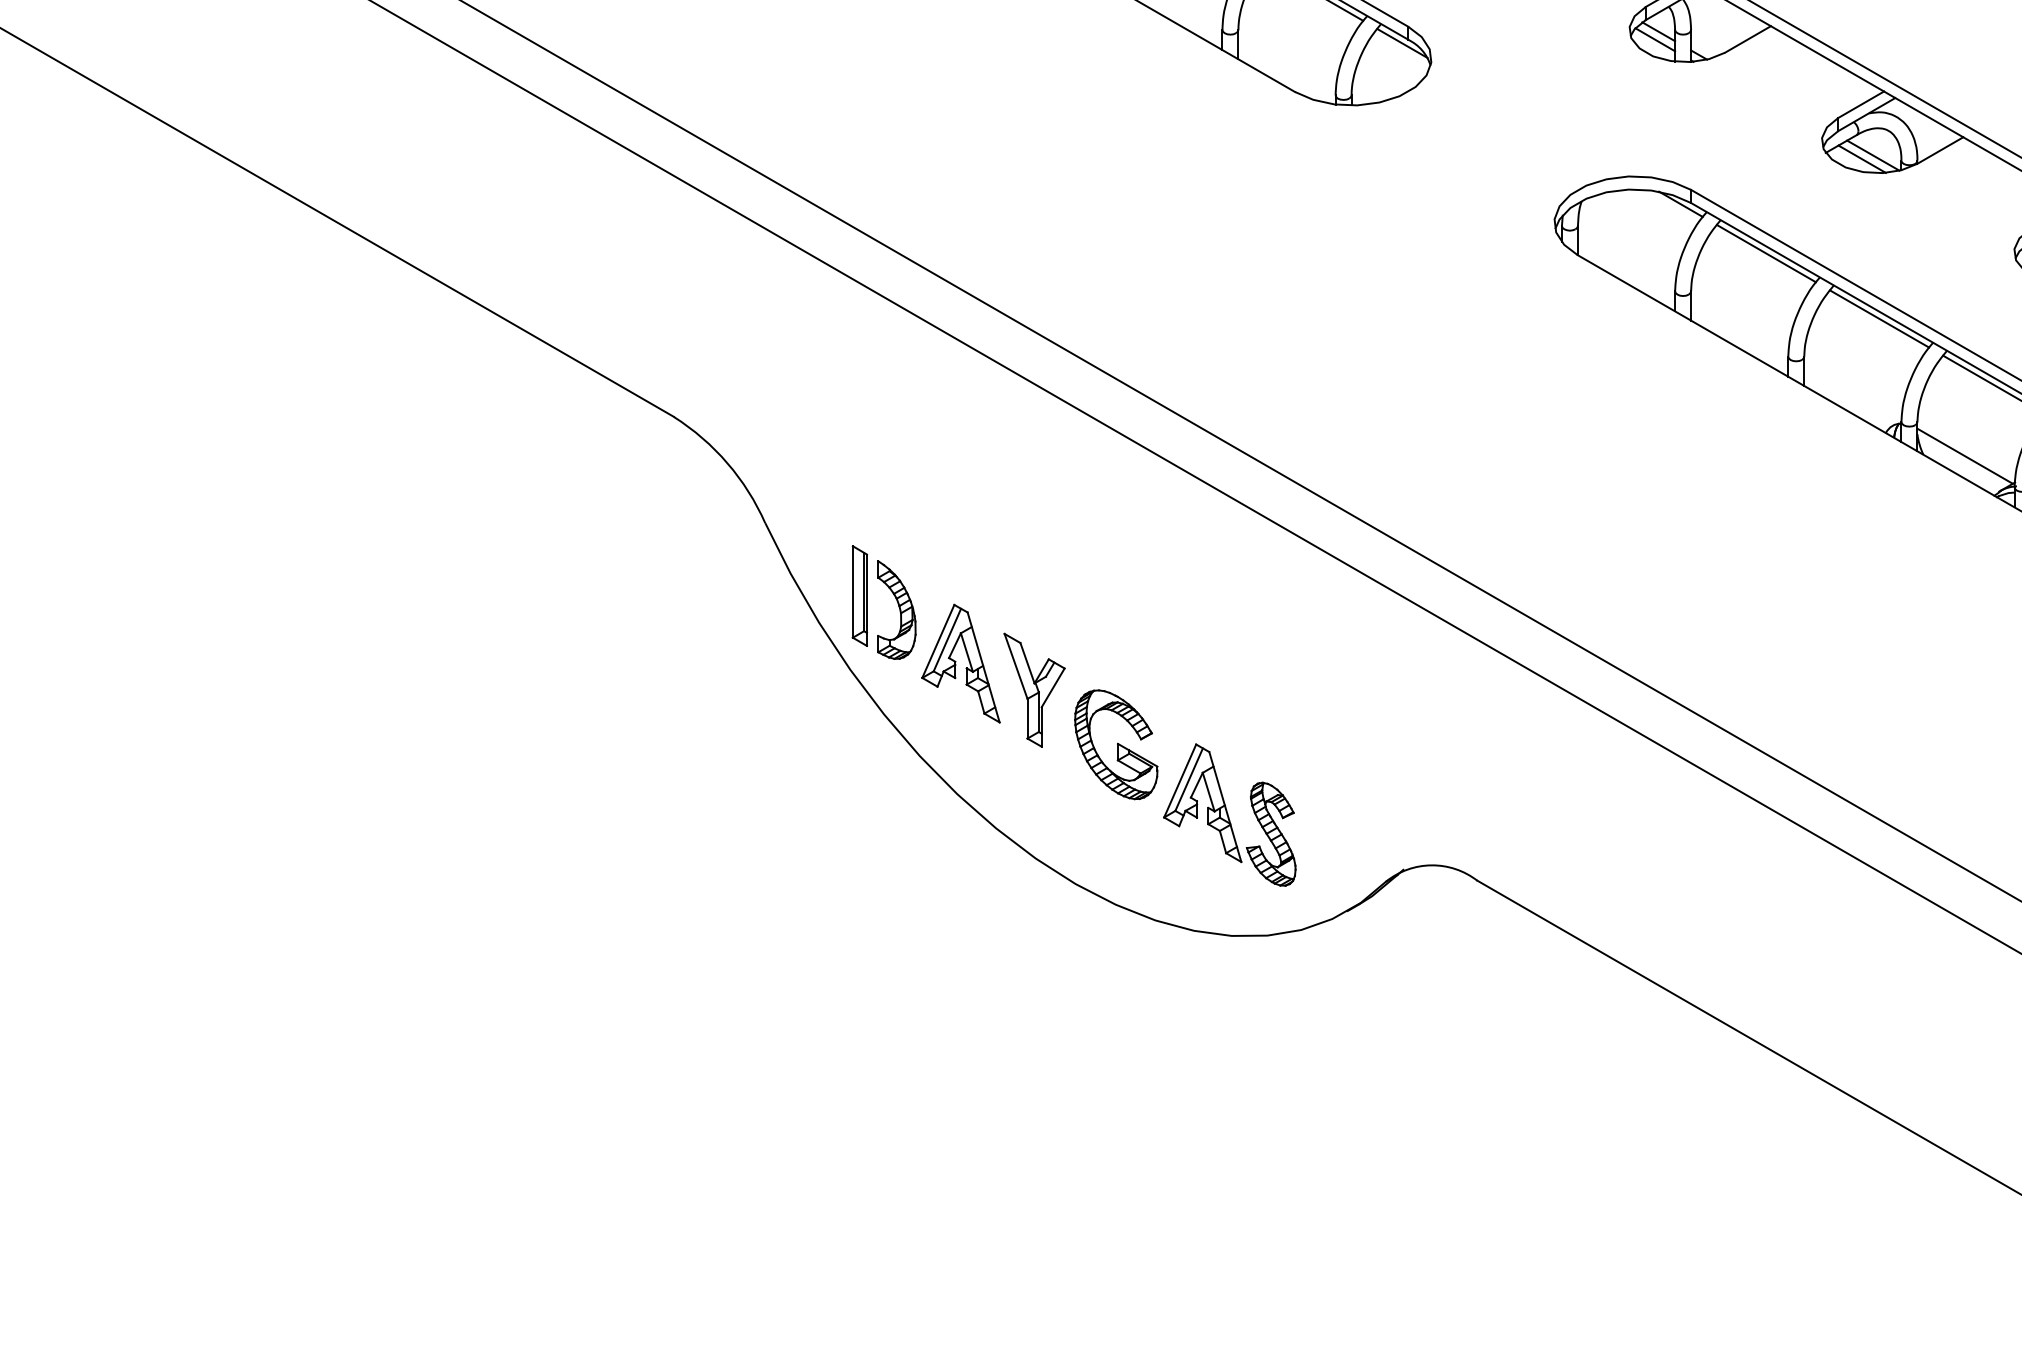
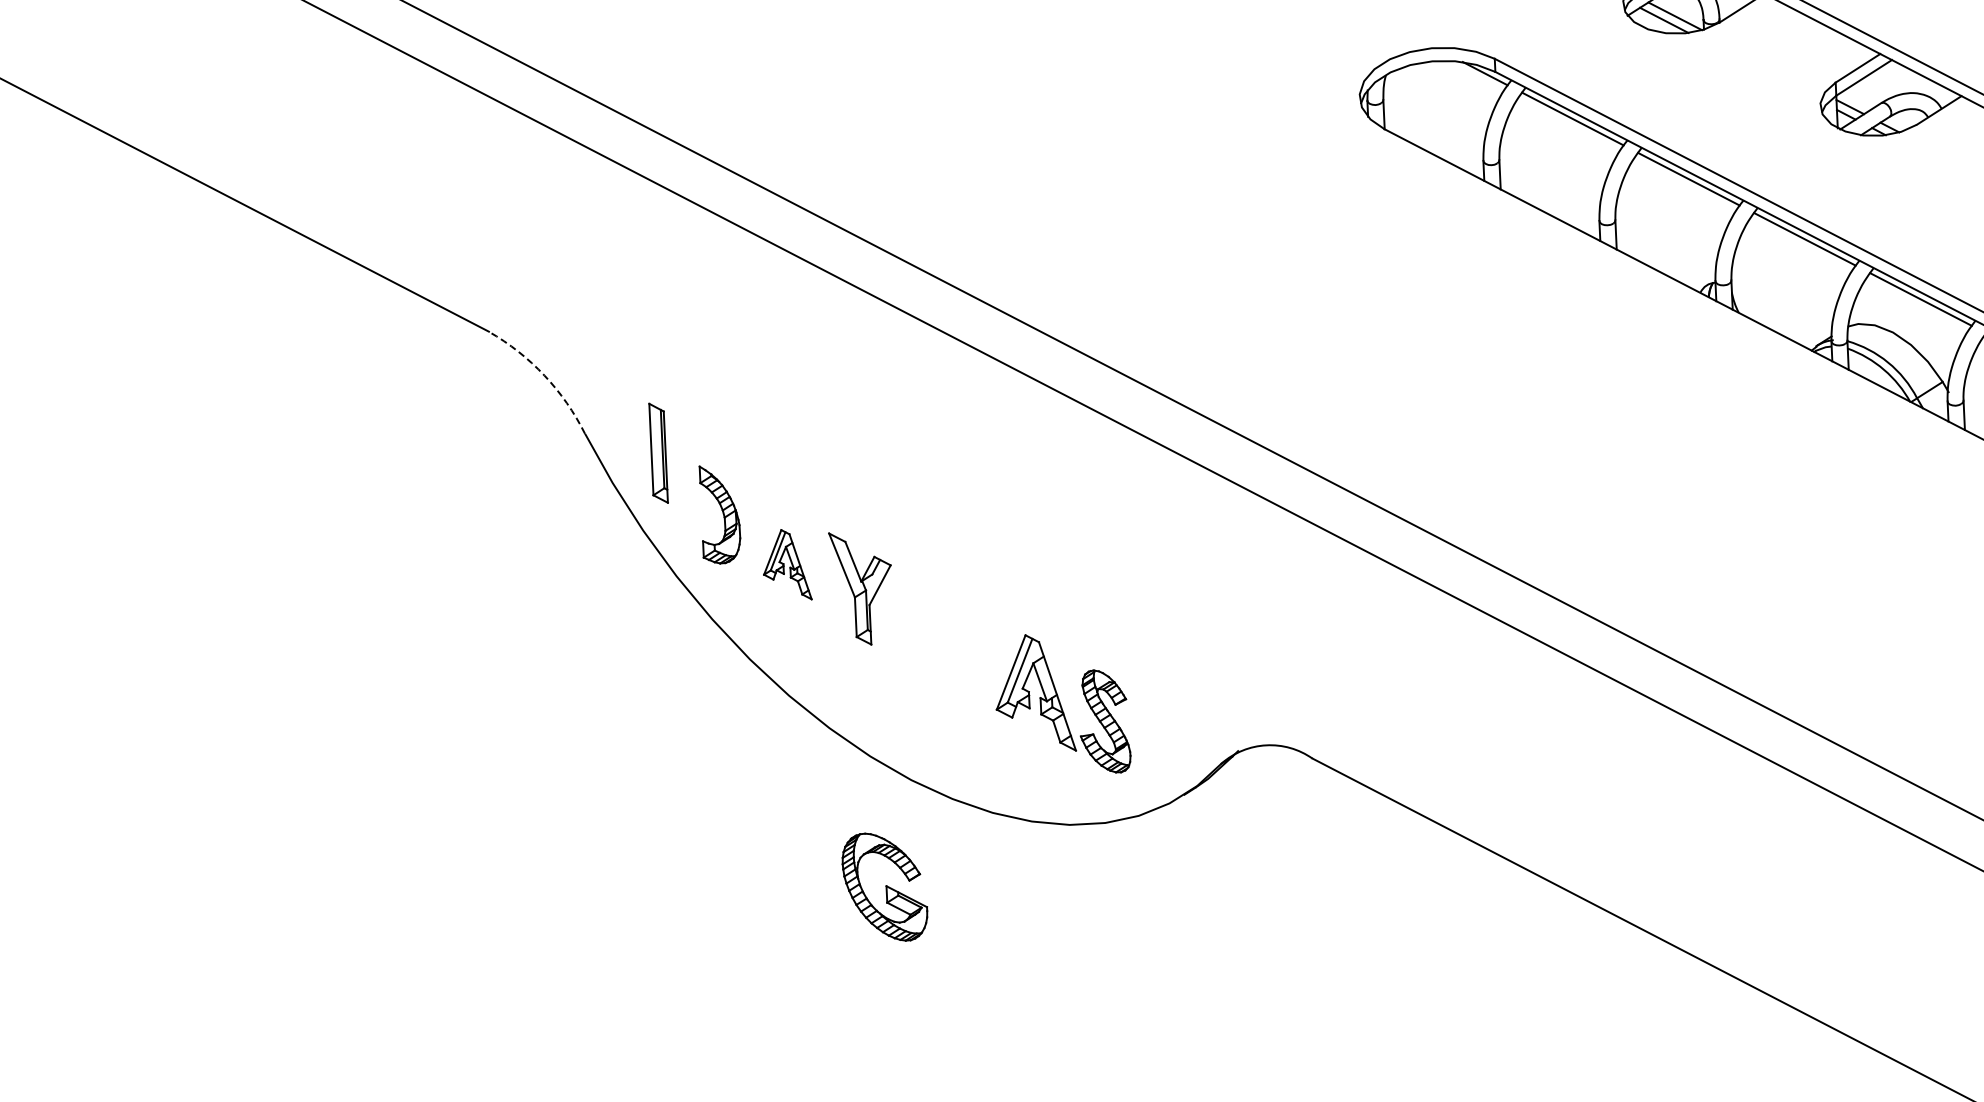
line: (1964, 455) -> (1779, 311), removed
arc: (727, 463) -> (544, 375), solid -> dashed
part: (859, 595) -> (658, 452), moved
part: (960, 663) -> (786, 565), size x0.6
part: (1116, 744) -> (885, 886), moved

